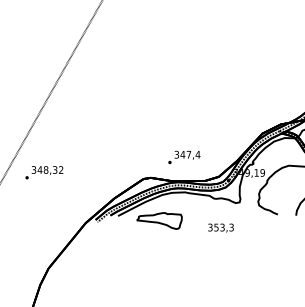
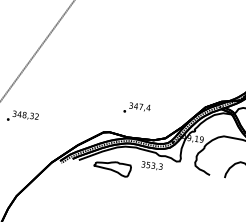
text: (184, 157) -> (137, 108), moved
text: (220, 227) -> (151, 165), moved

